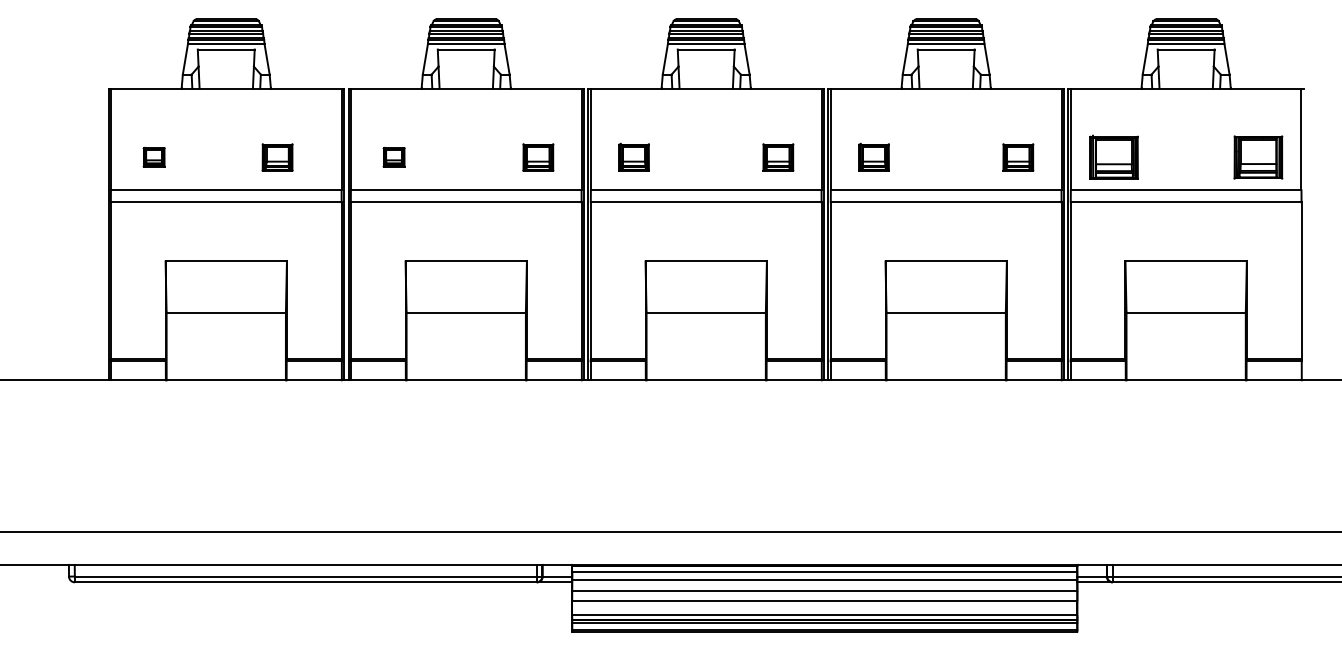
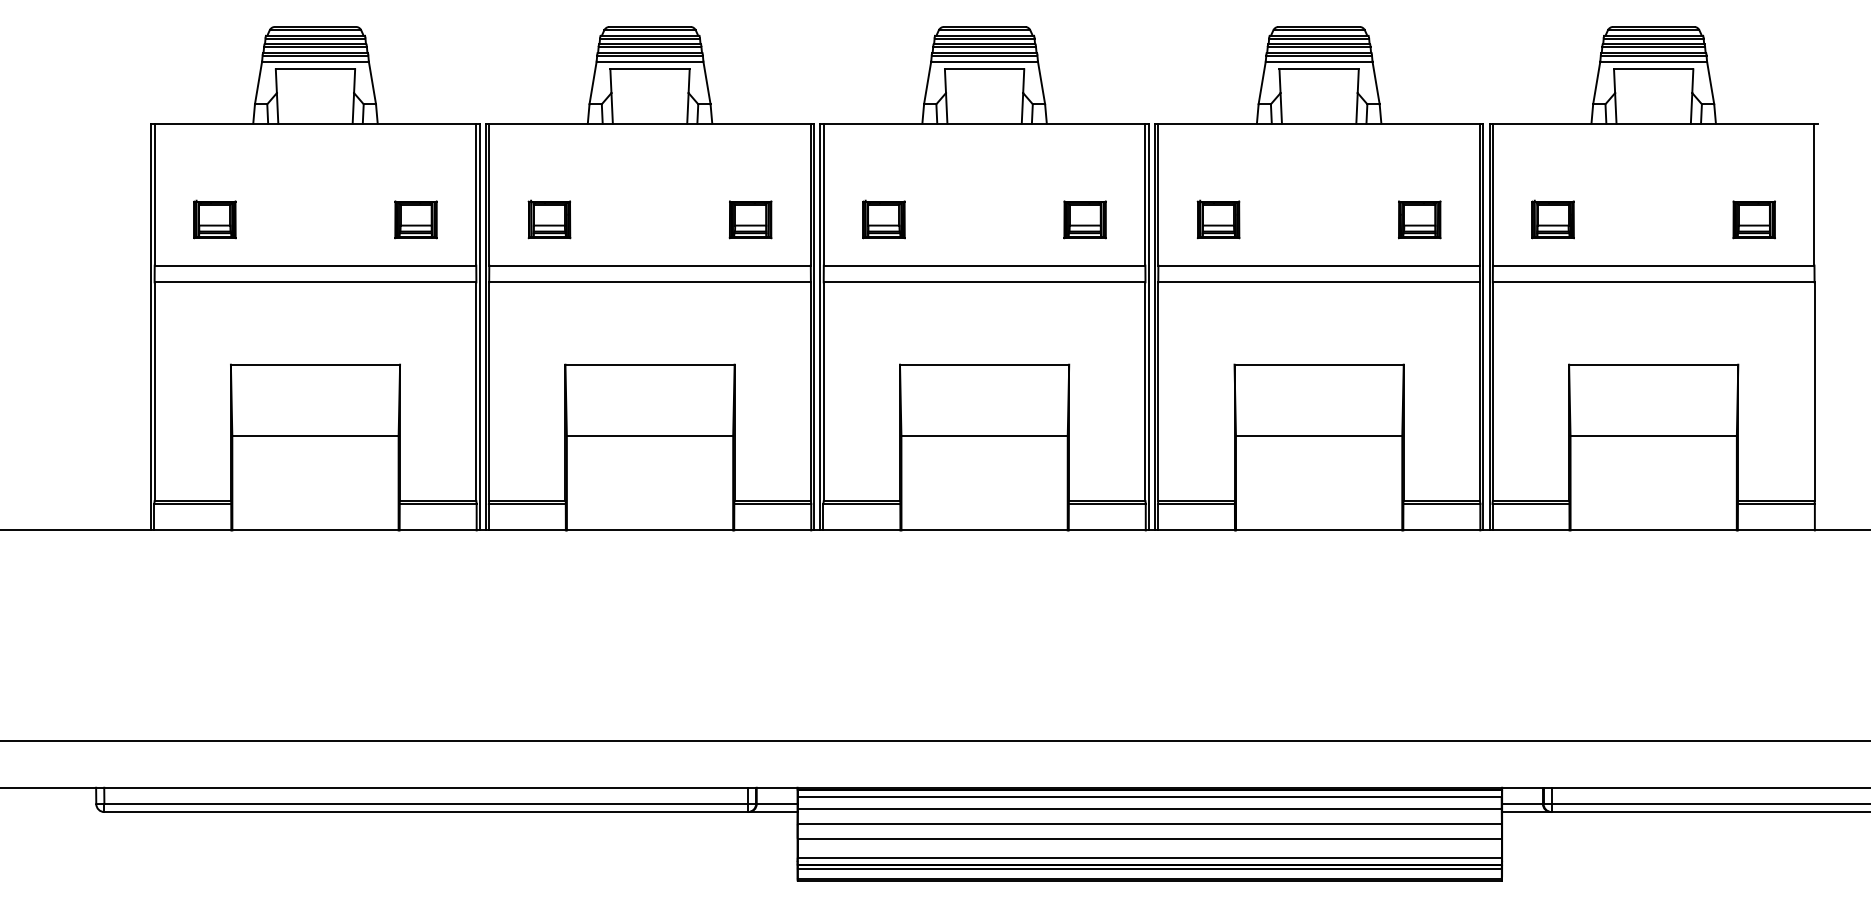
part: (153, 157) -> (214, 219), size x1.43
part: (277, 157) -> (415, 219), moved
part: (394, 157) -> (549, 219), size x1.43
part: (1113, 157) -> (1552, 219), size x0.62
part: (1257, 157) -> (1753, 219), size x0.62

